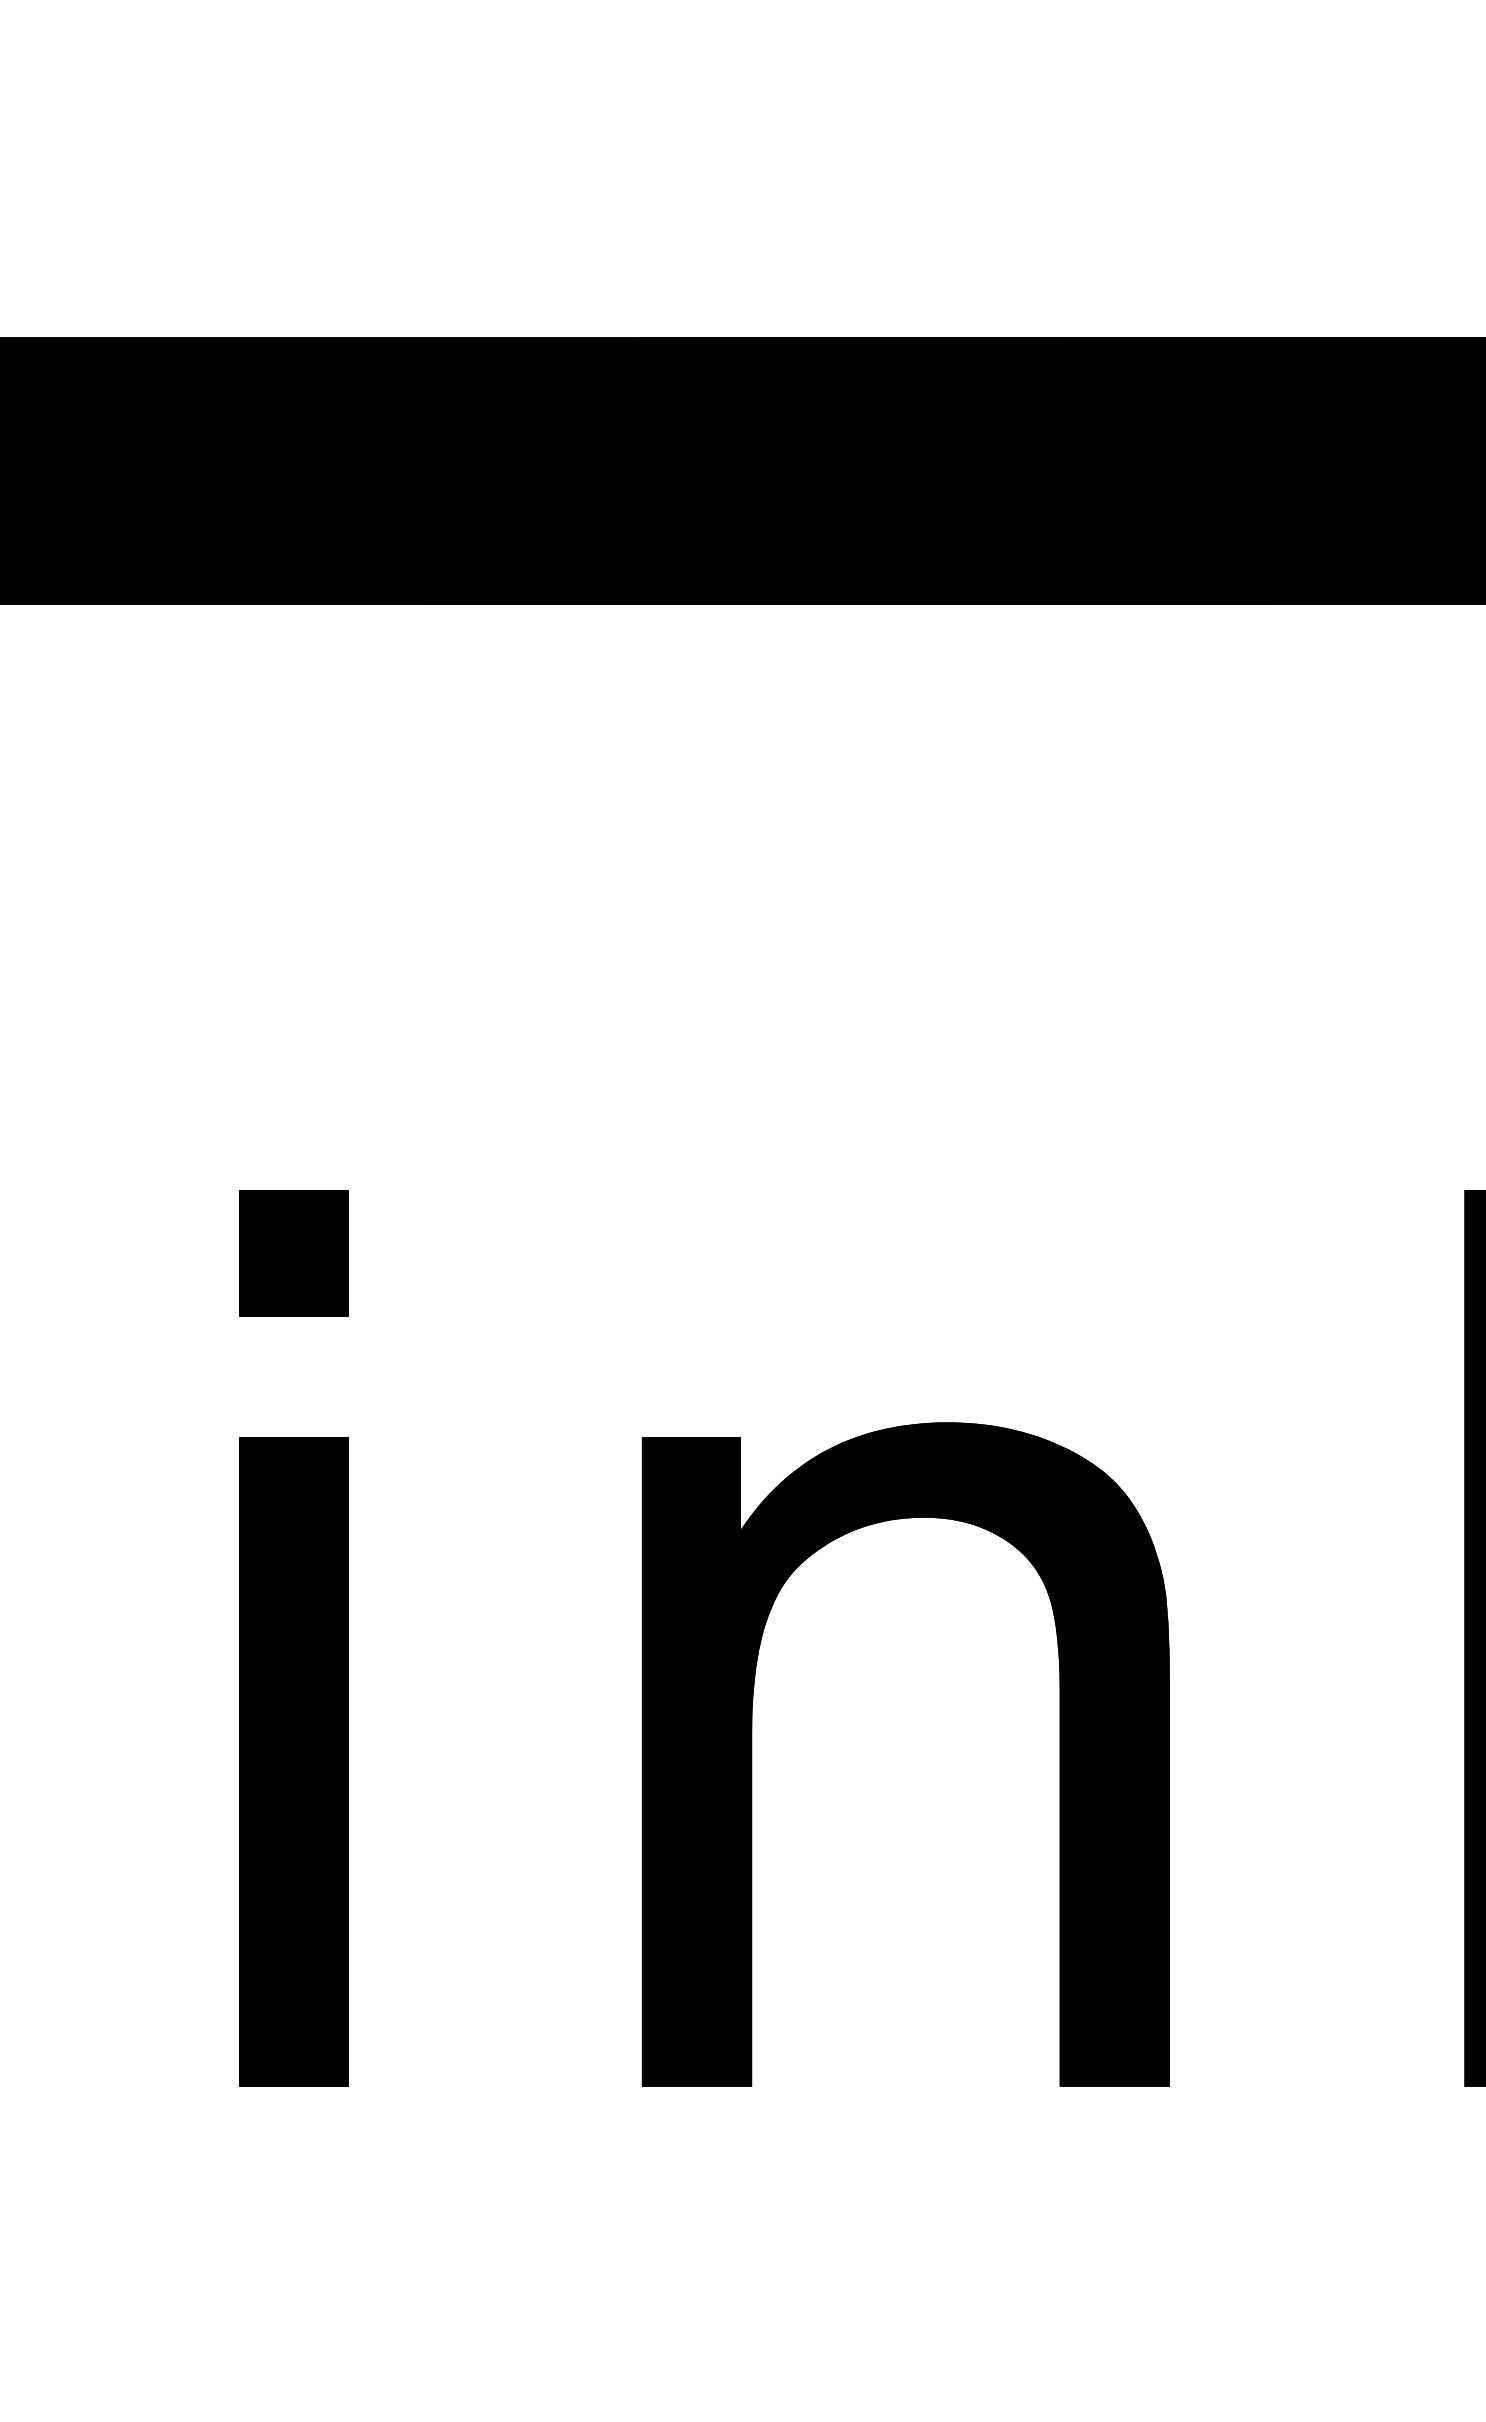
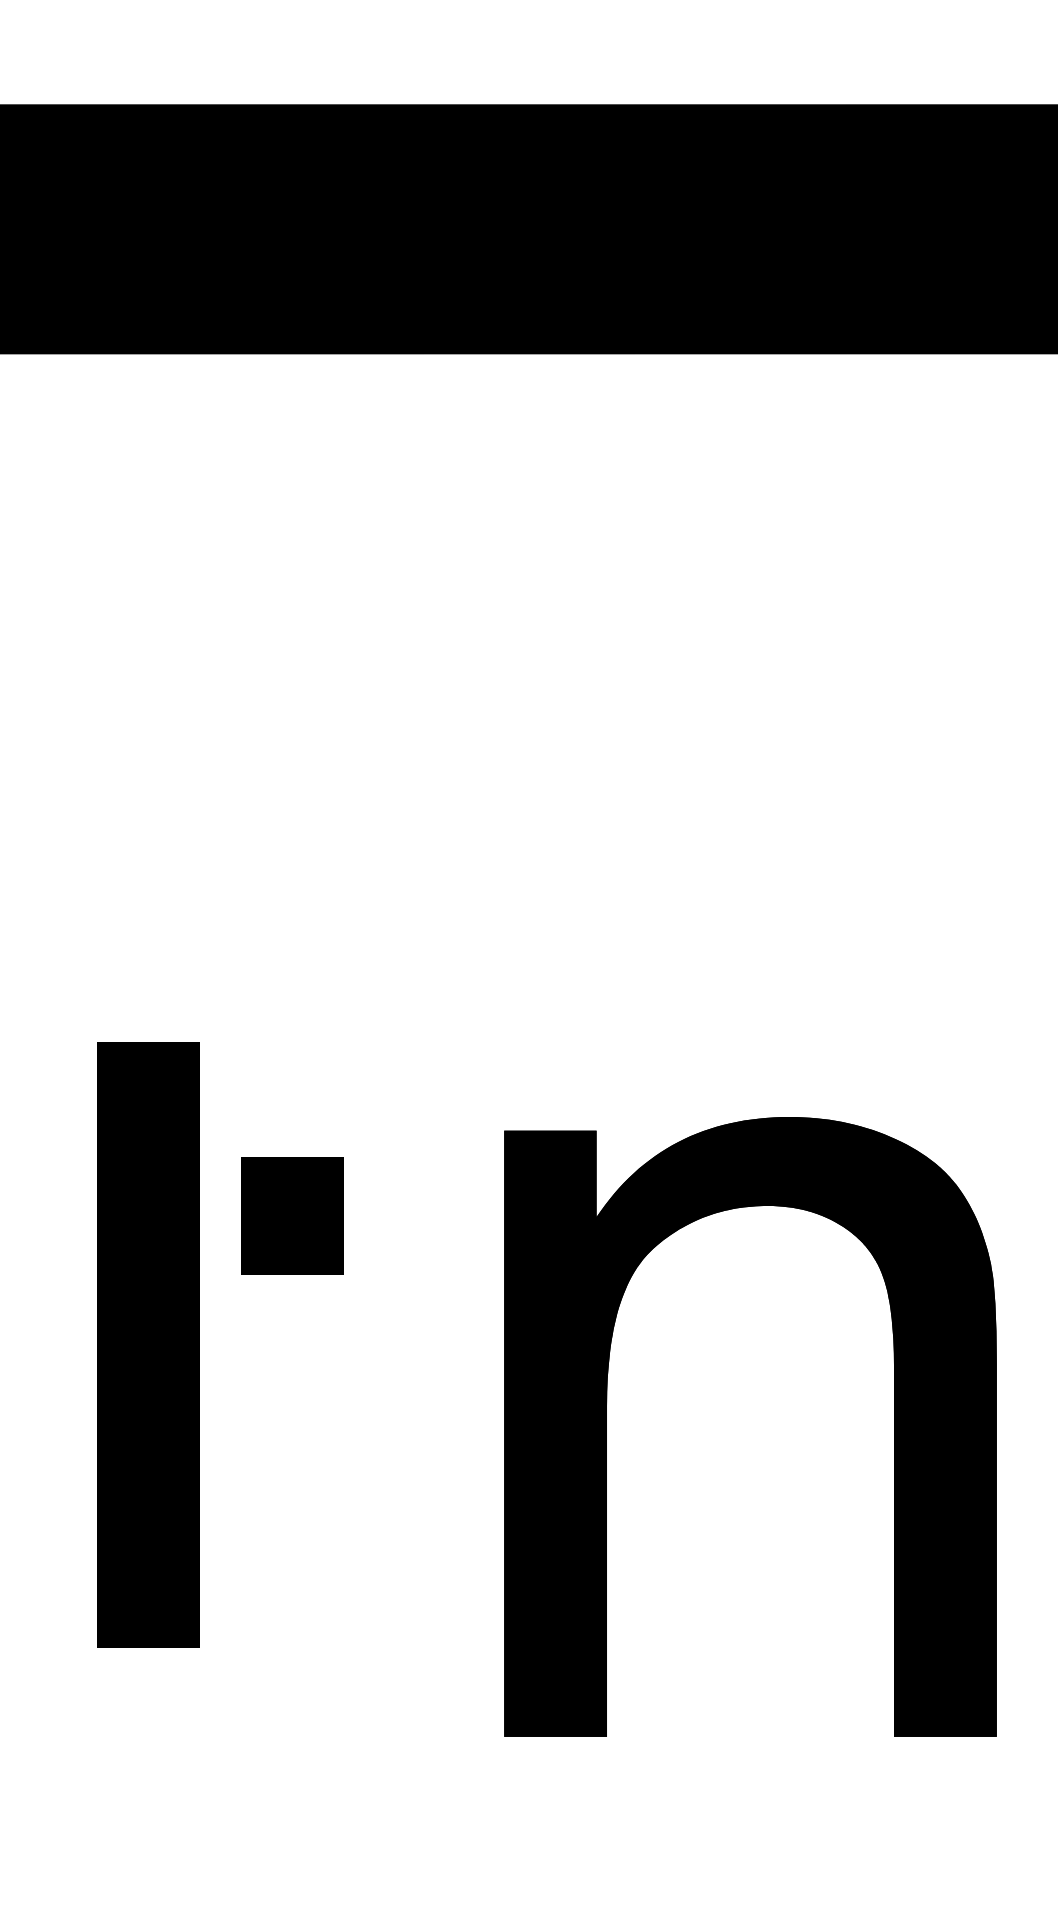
part: (293, 1253) -> (292, 1216), moved
part: (293, 1761) -> (148, 1344), moved

